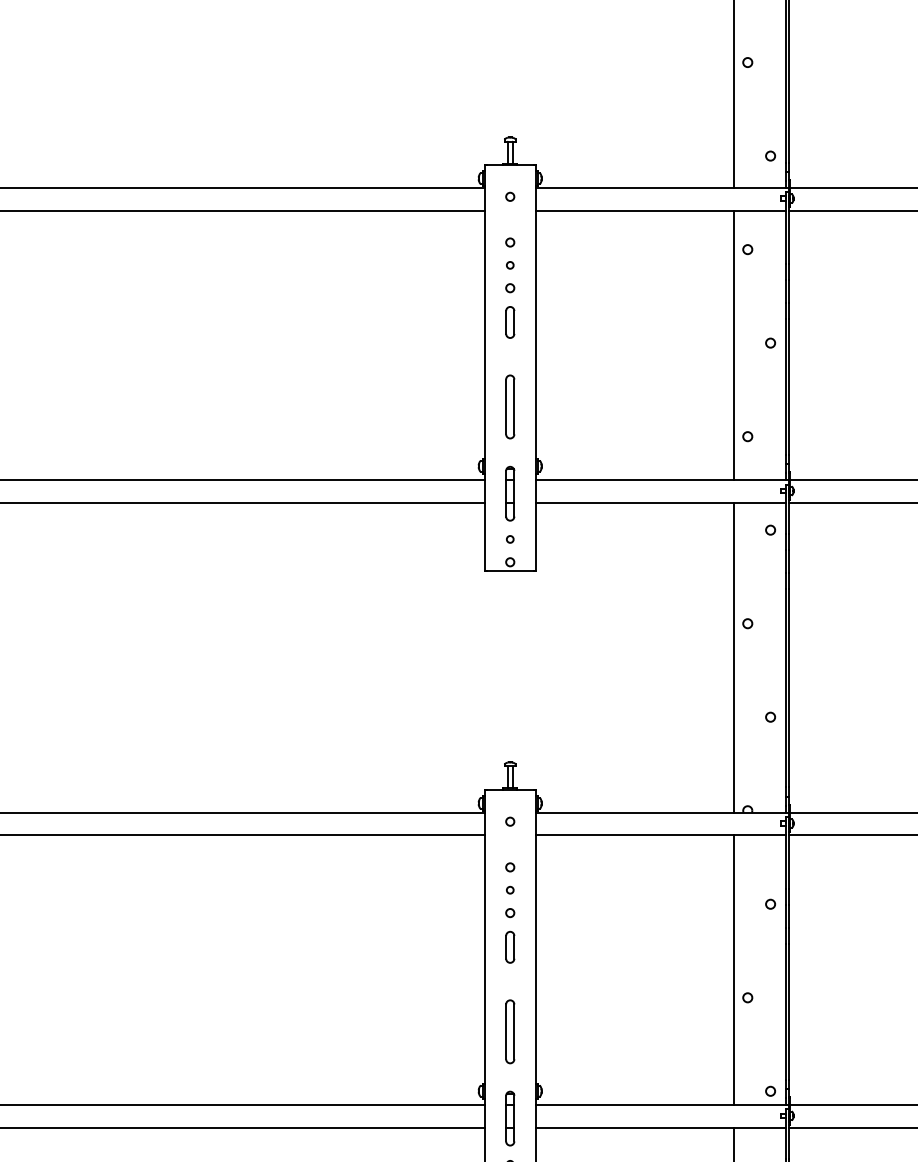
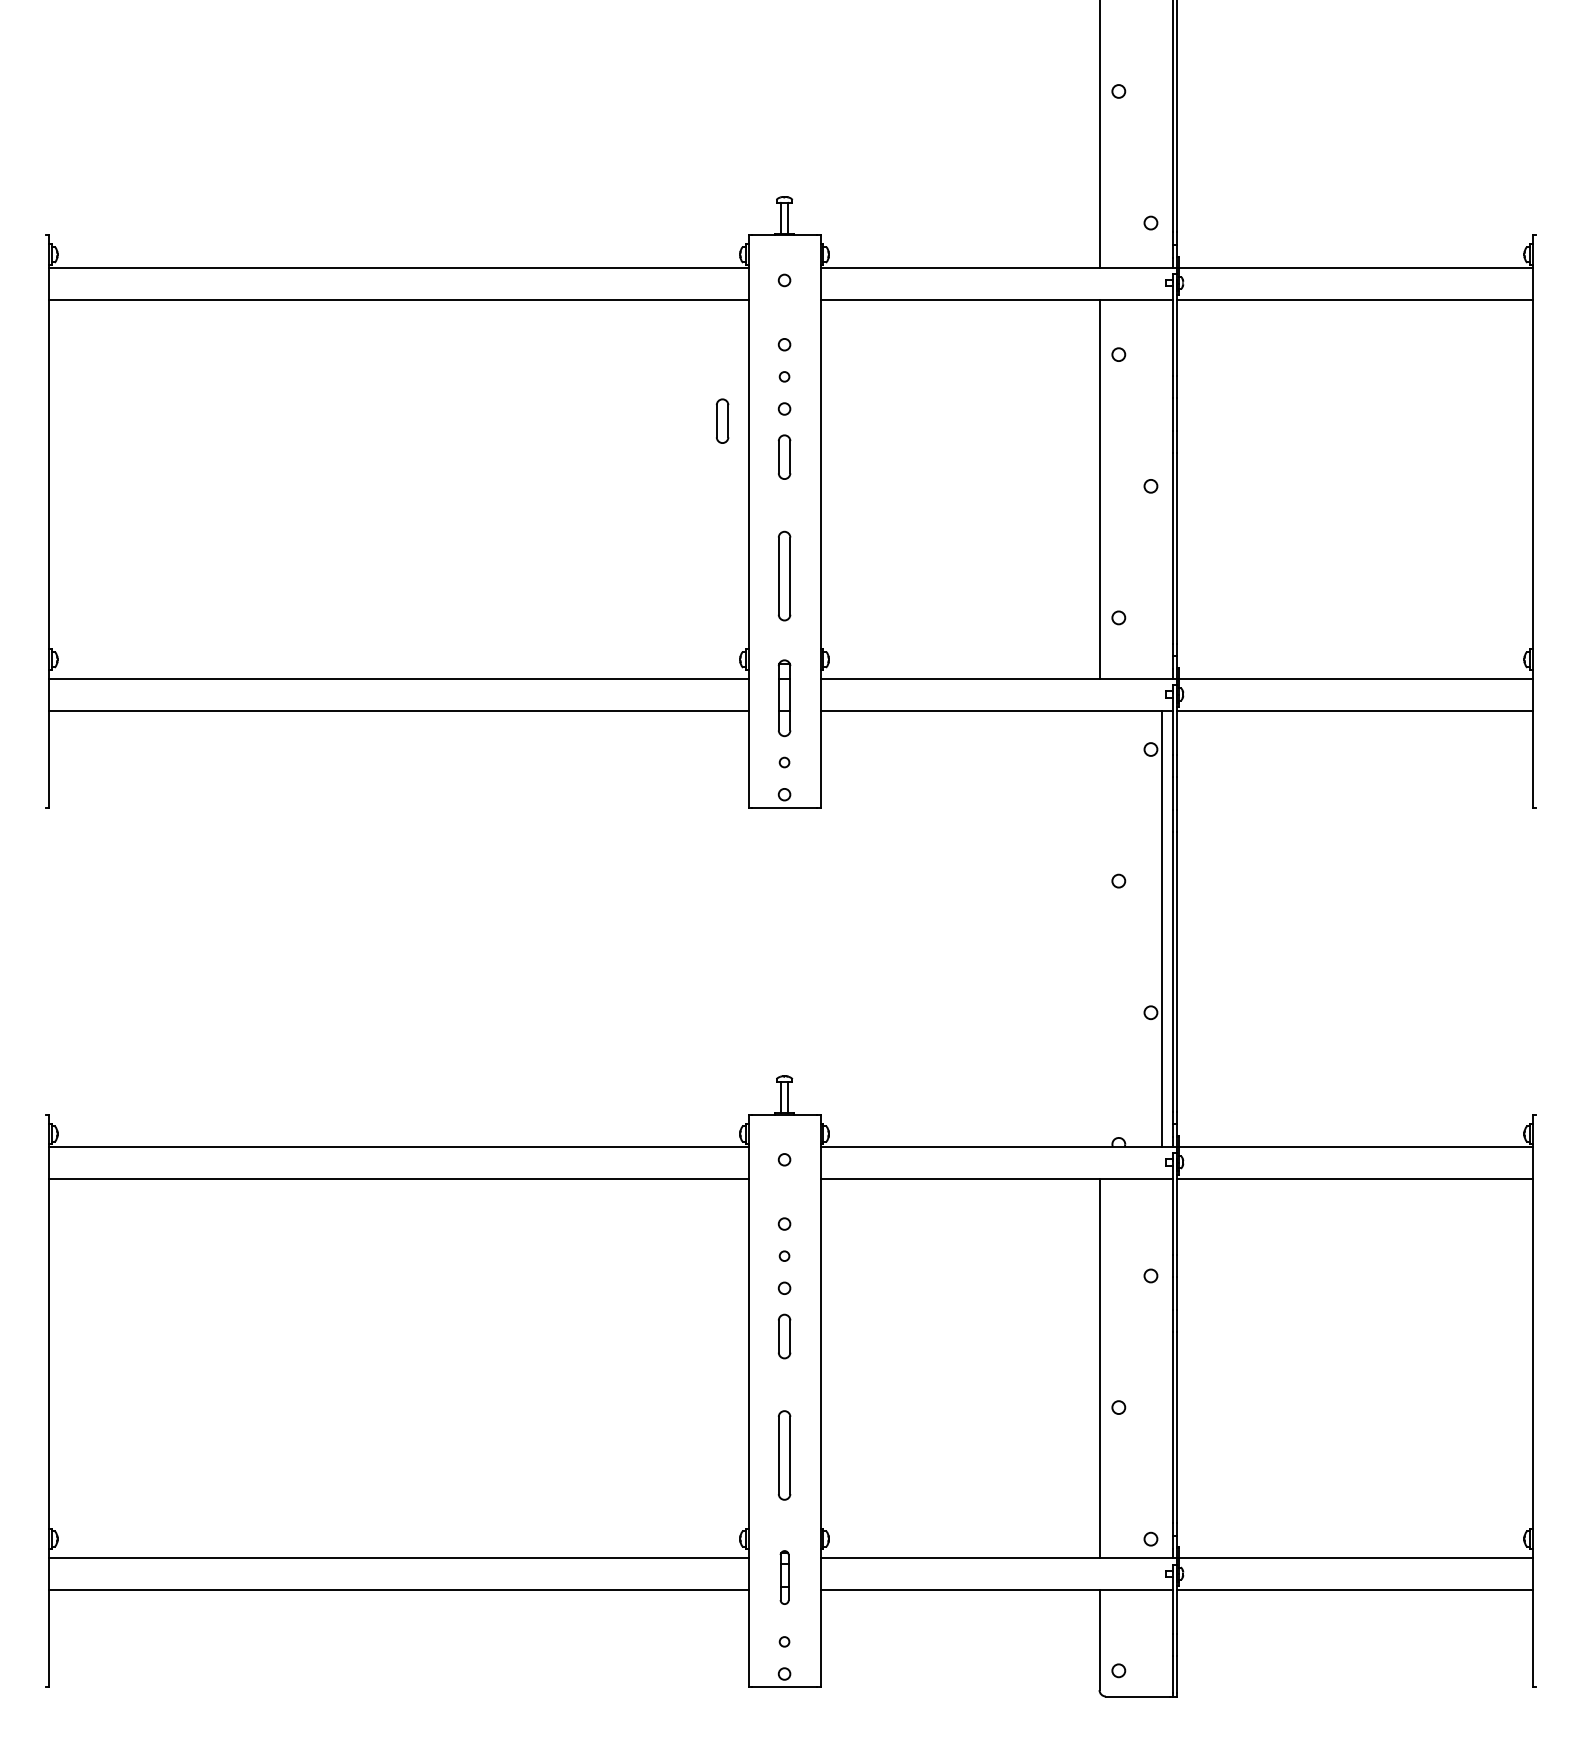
part: (466, 296) -> (722, 420), added
line: (734, 657) -> (1161, 928), moved
part: (510, 1118) -> (784, 1577), size x0.7

